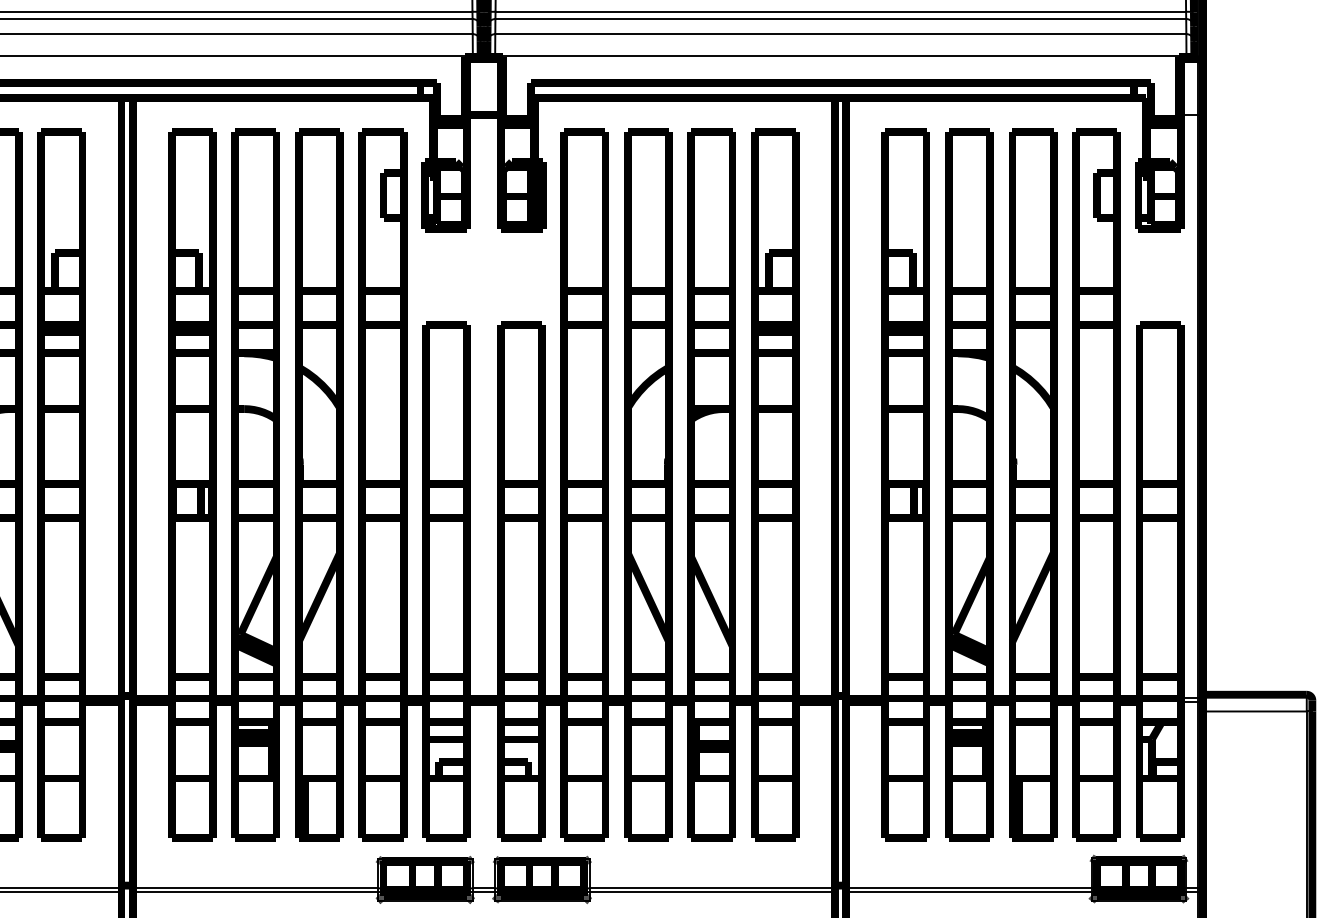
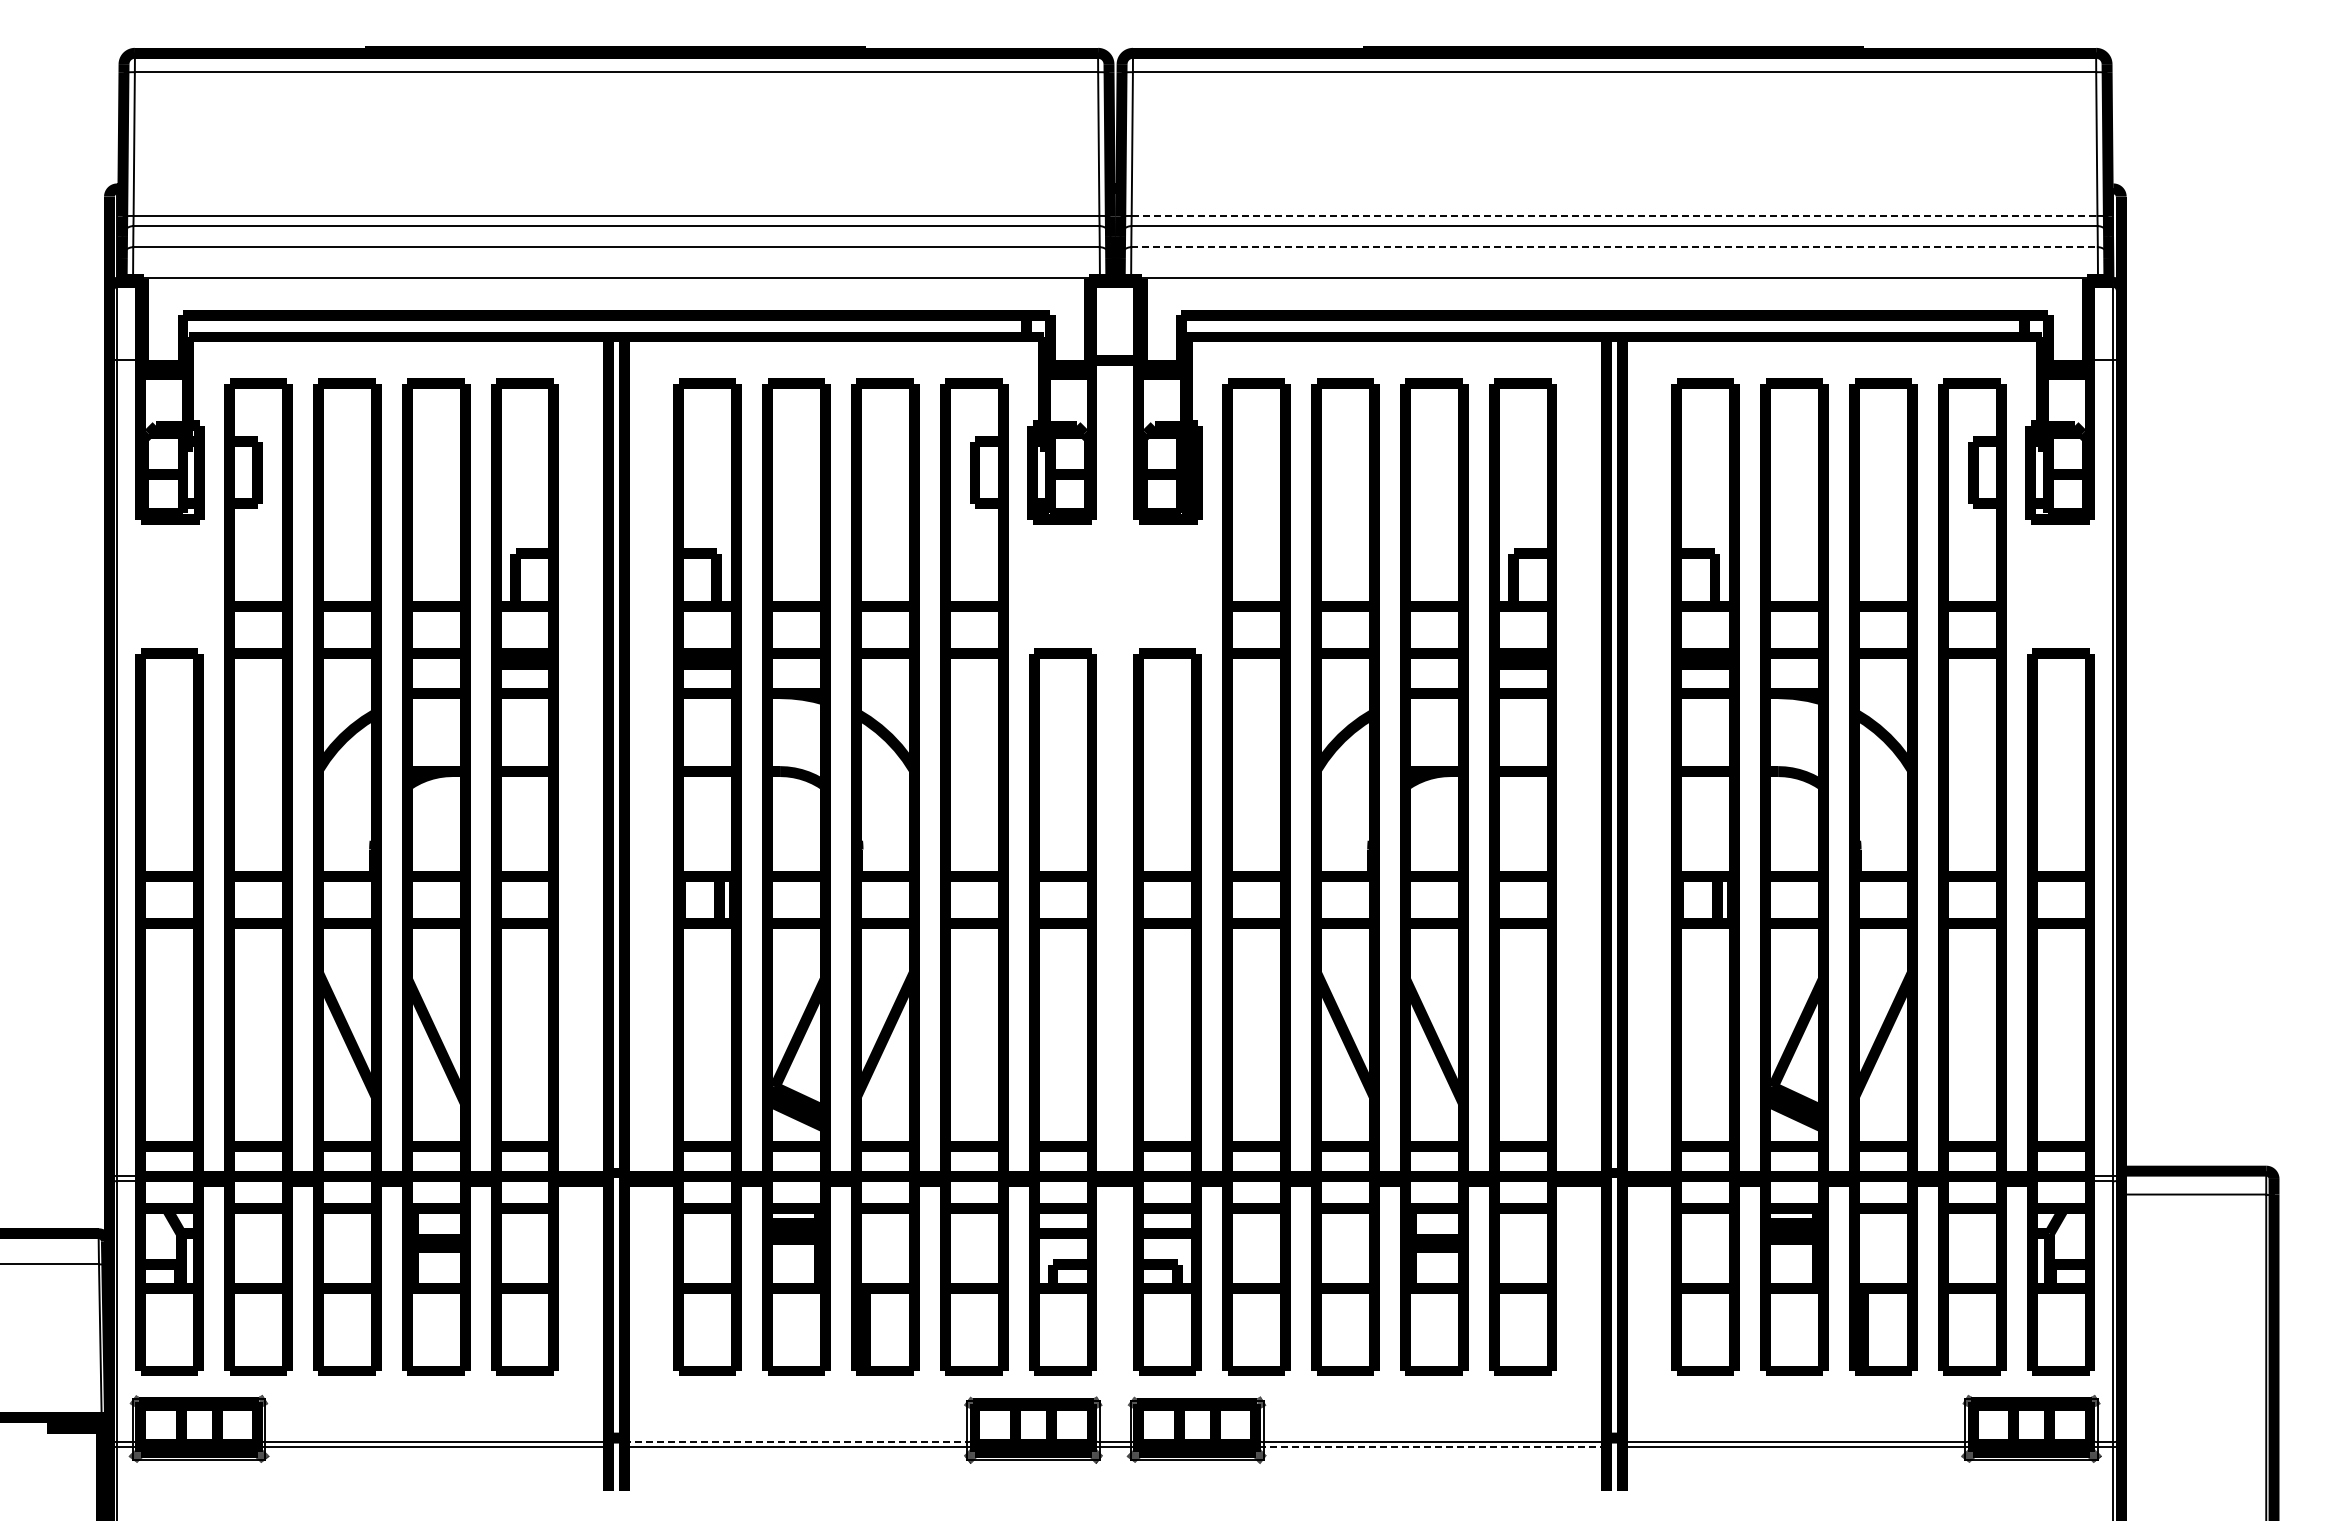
line: (840, 11) -> (1614, 215), solid -> dashed
line: (841, 34) -> (1615, 247), solid -> dashed
line: (255, 888) -> (795, 1442), solid -> dashed
line: (712, 892) -> (1435, 1447), solid -> dashed

